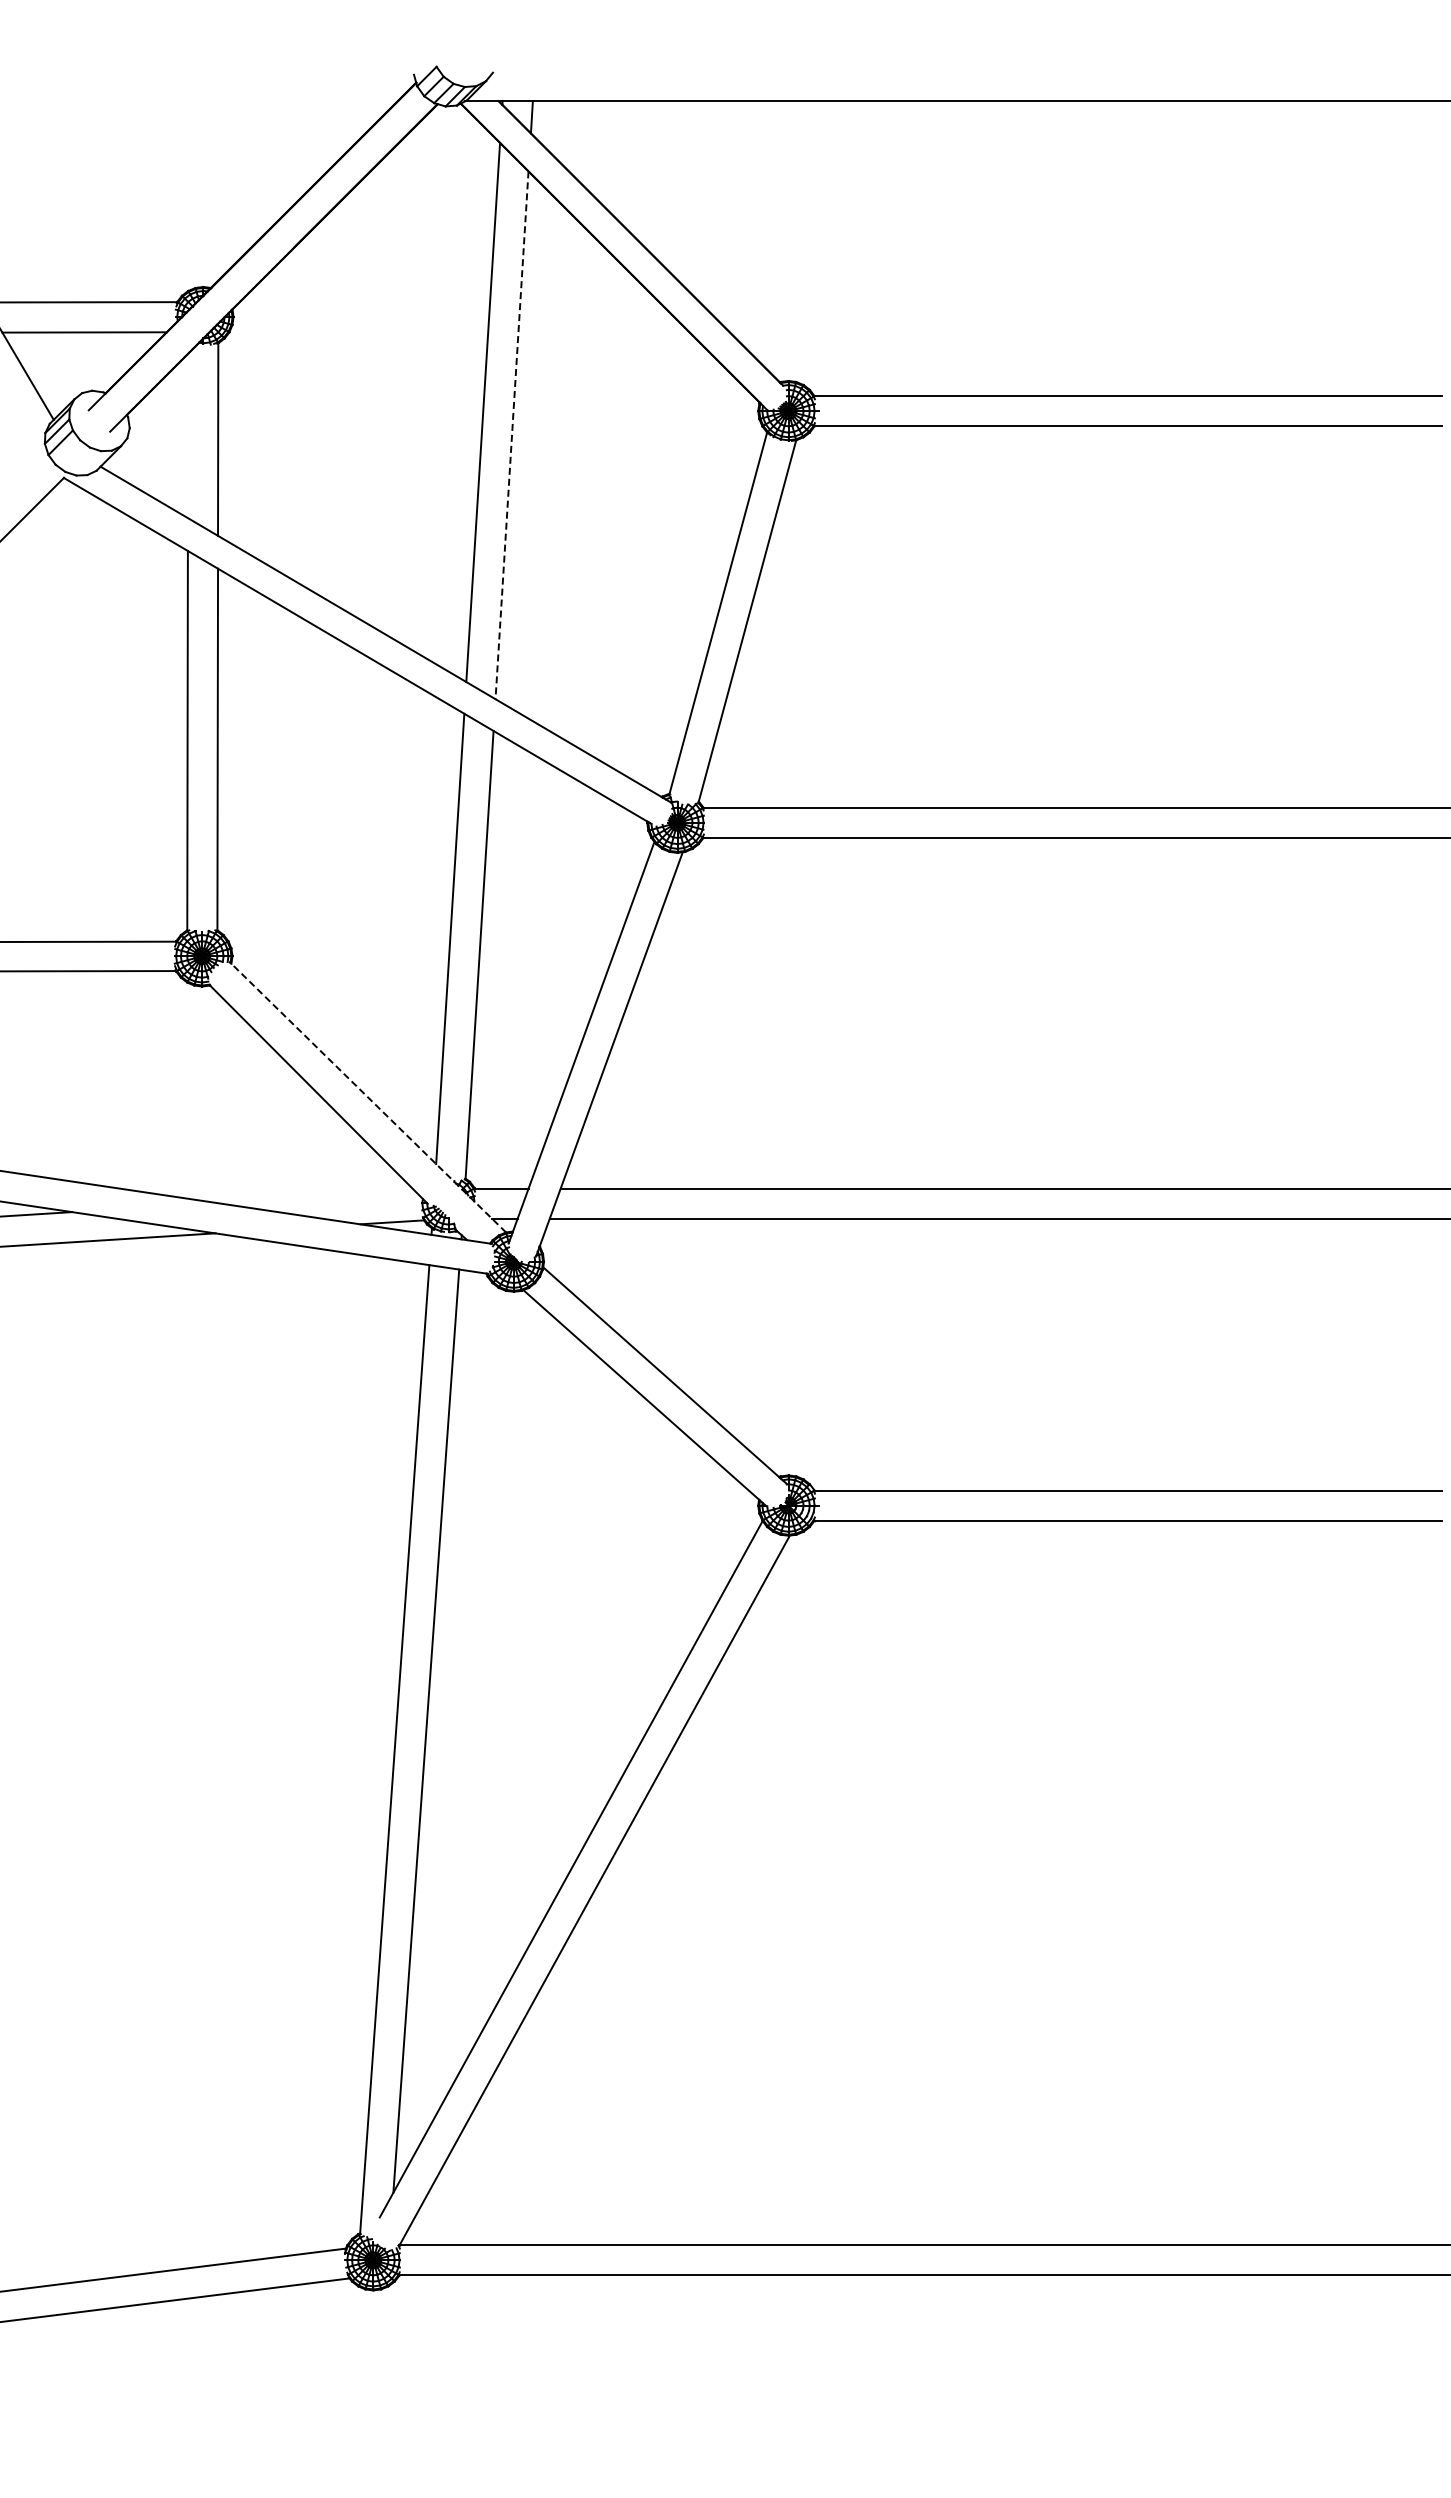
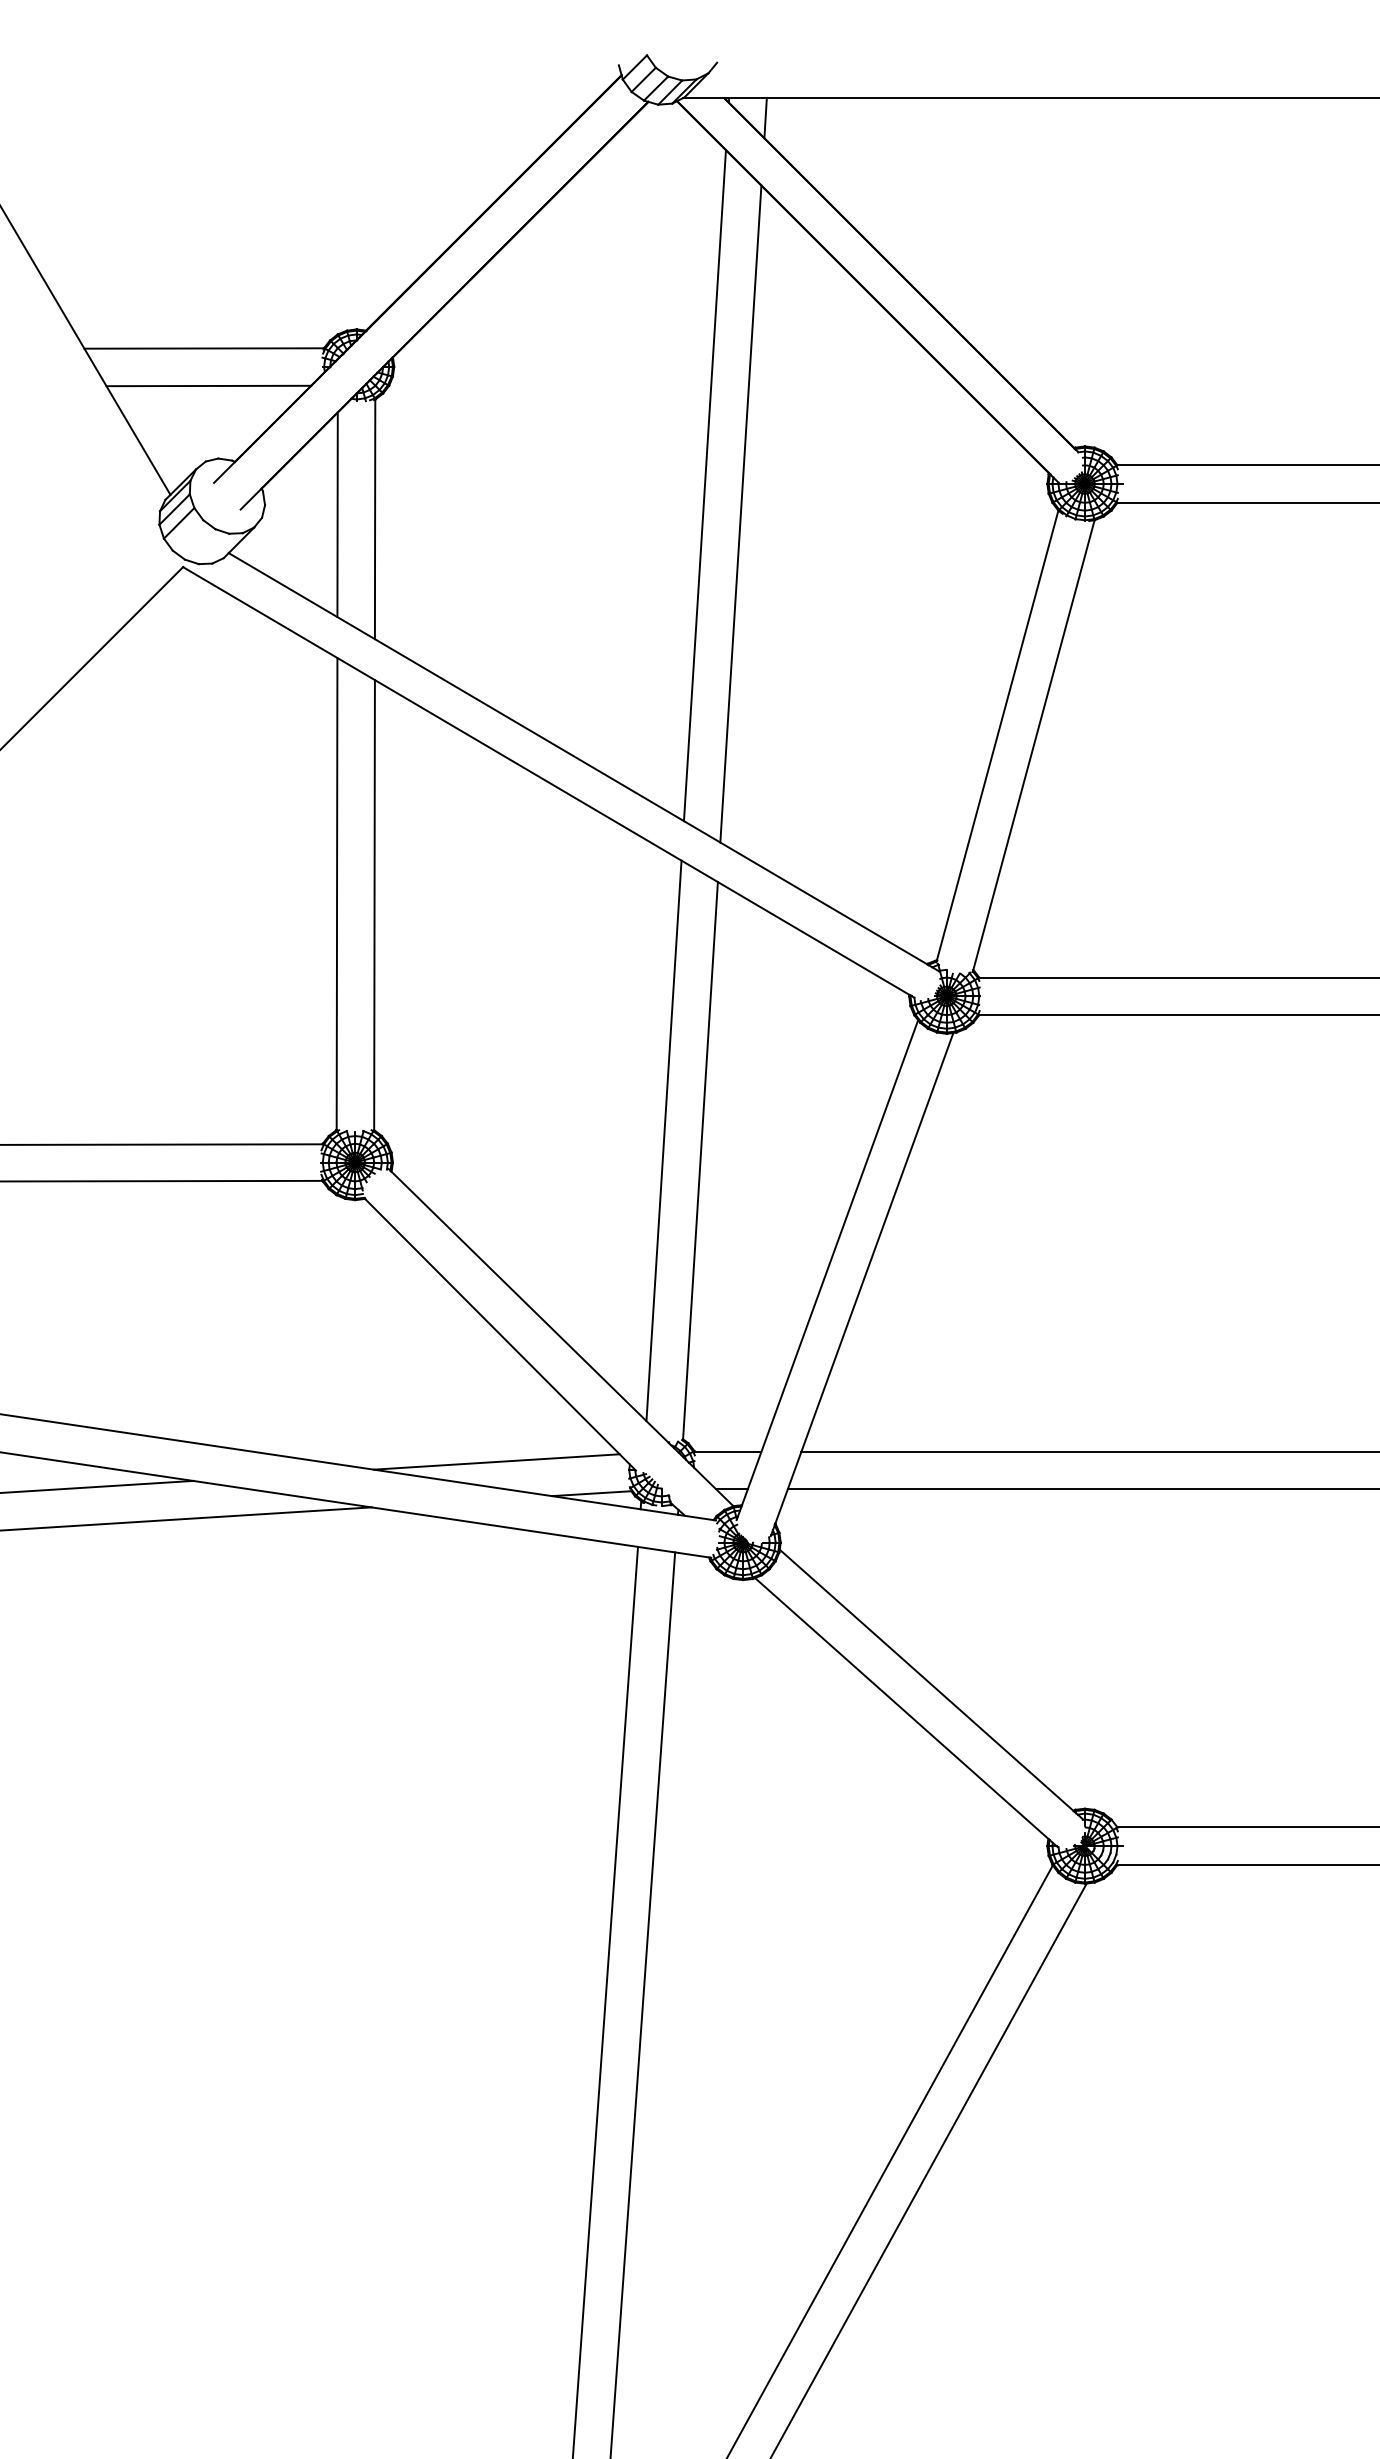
line: (187, 435) -> (336, 514), added
line: (512, 435) -> (741, 514), dashed -> solid
line: (367, 1097) -> (560, 1338), dashed -> solid
line: (315, 1196) -> (496, 1461), added

